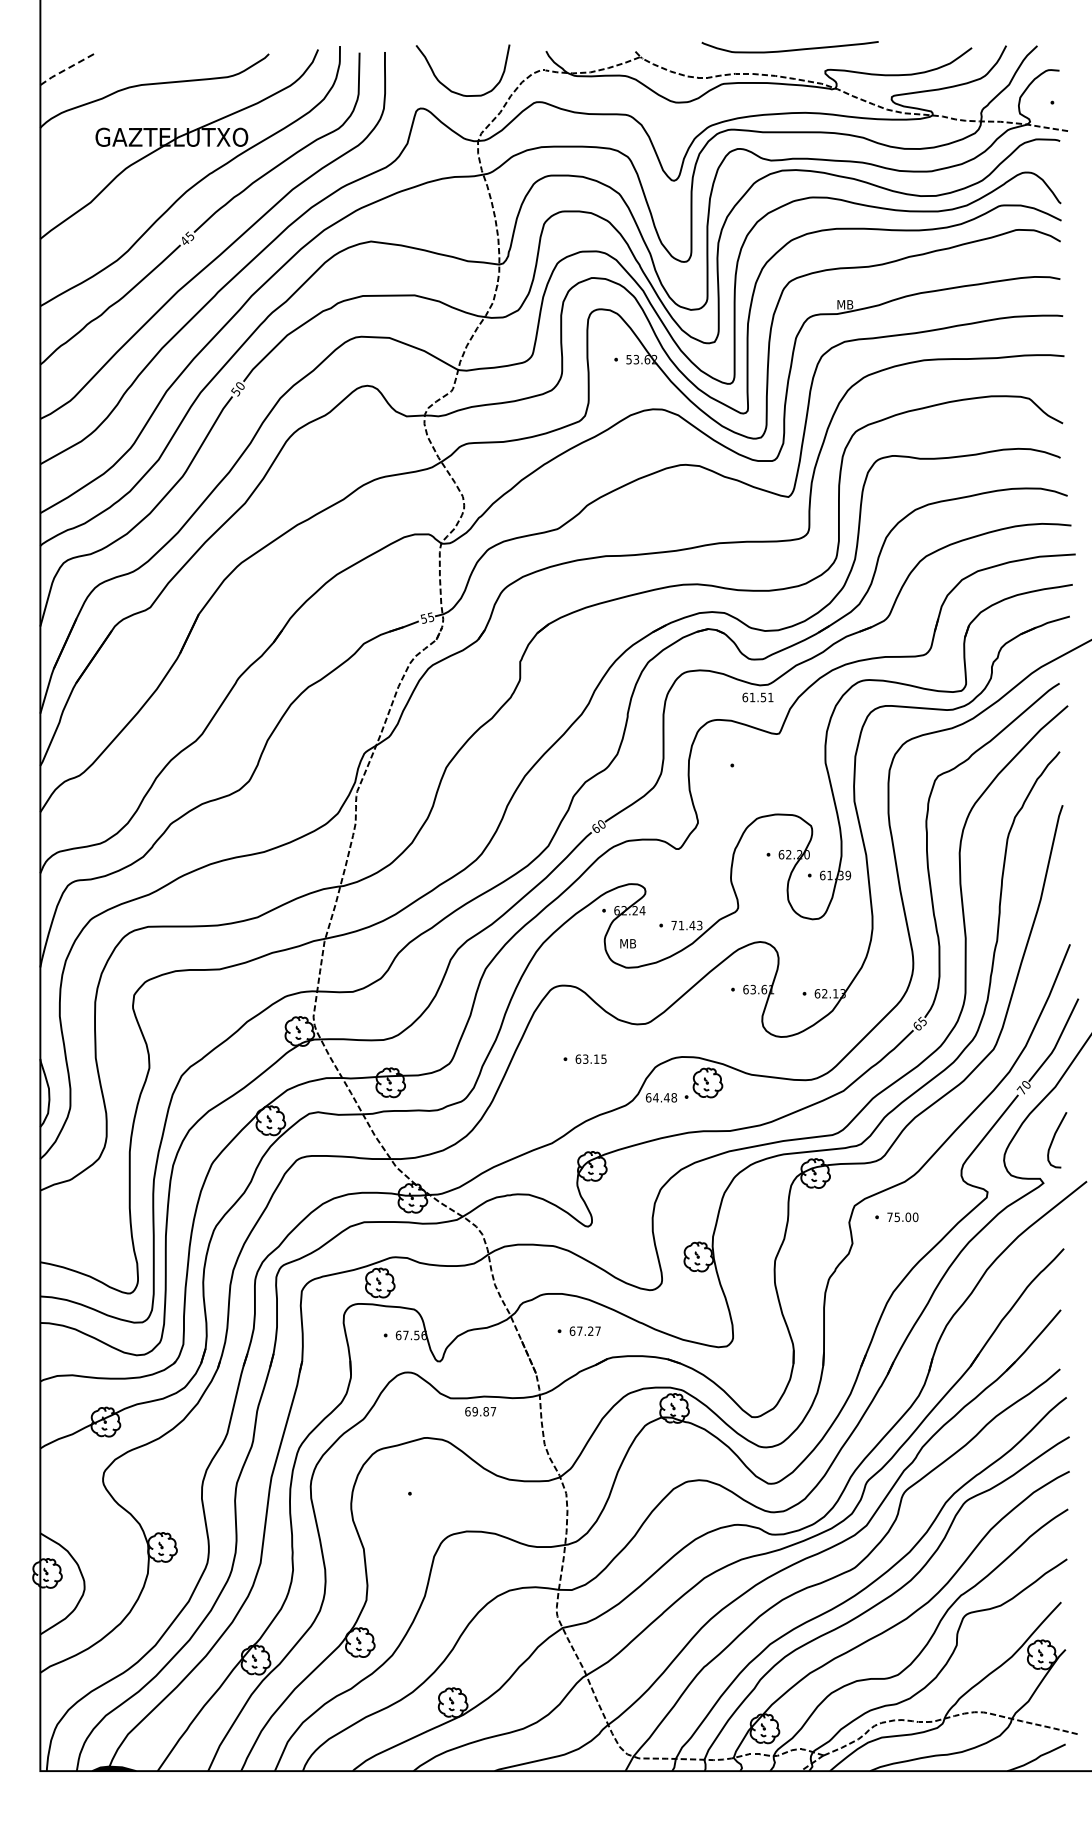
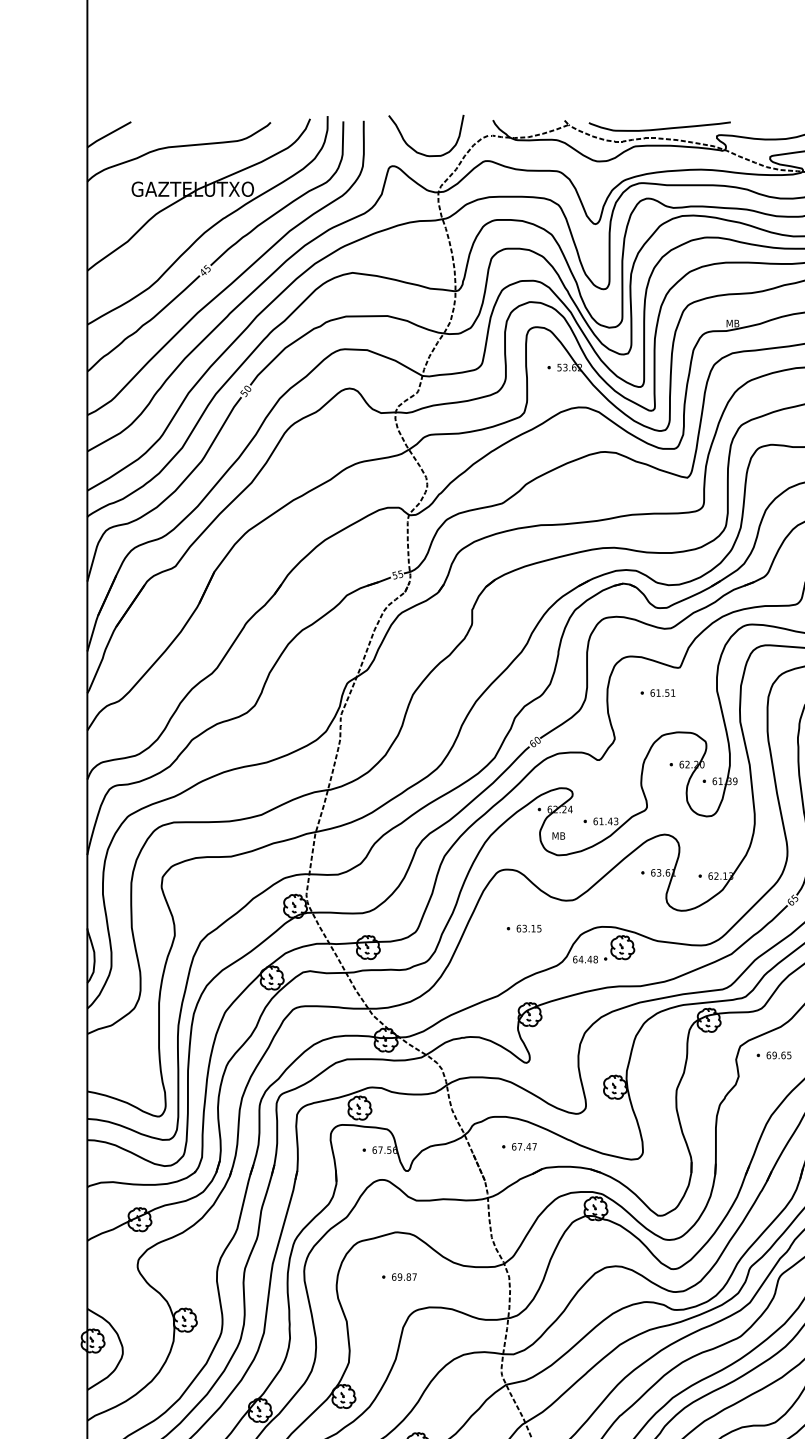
curve: (789, 49) -> (659, 128), moved
line: (67, 68) -> (109, 134), dashed -> solid
text: (757, 697) -> (662, 693), moved
text: (674, 925) -> (595, 821), 71.43 -> 61.43
text: (902, 1217) -> (778, 1055), 75.00 -> 69.65
text: (590, 1330) -> (528, 1146), 67.27 -> 67.47
text: (480, 1411) -> (404, 1276), moved

